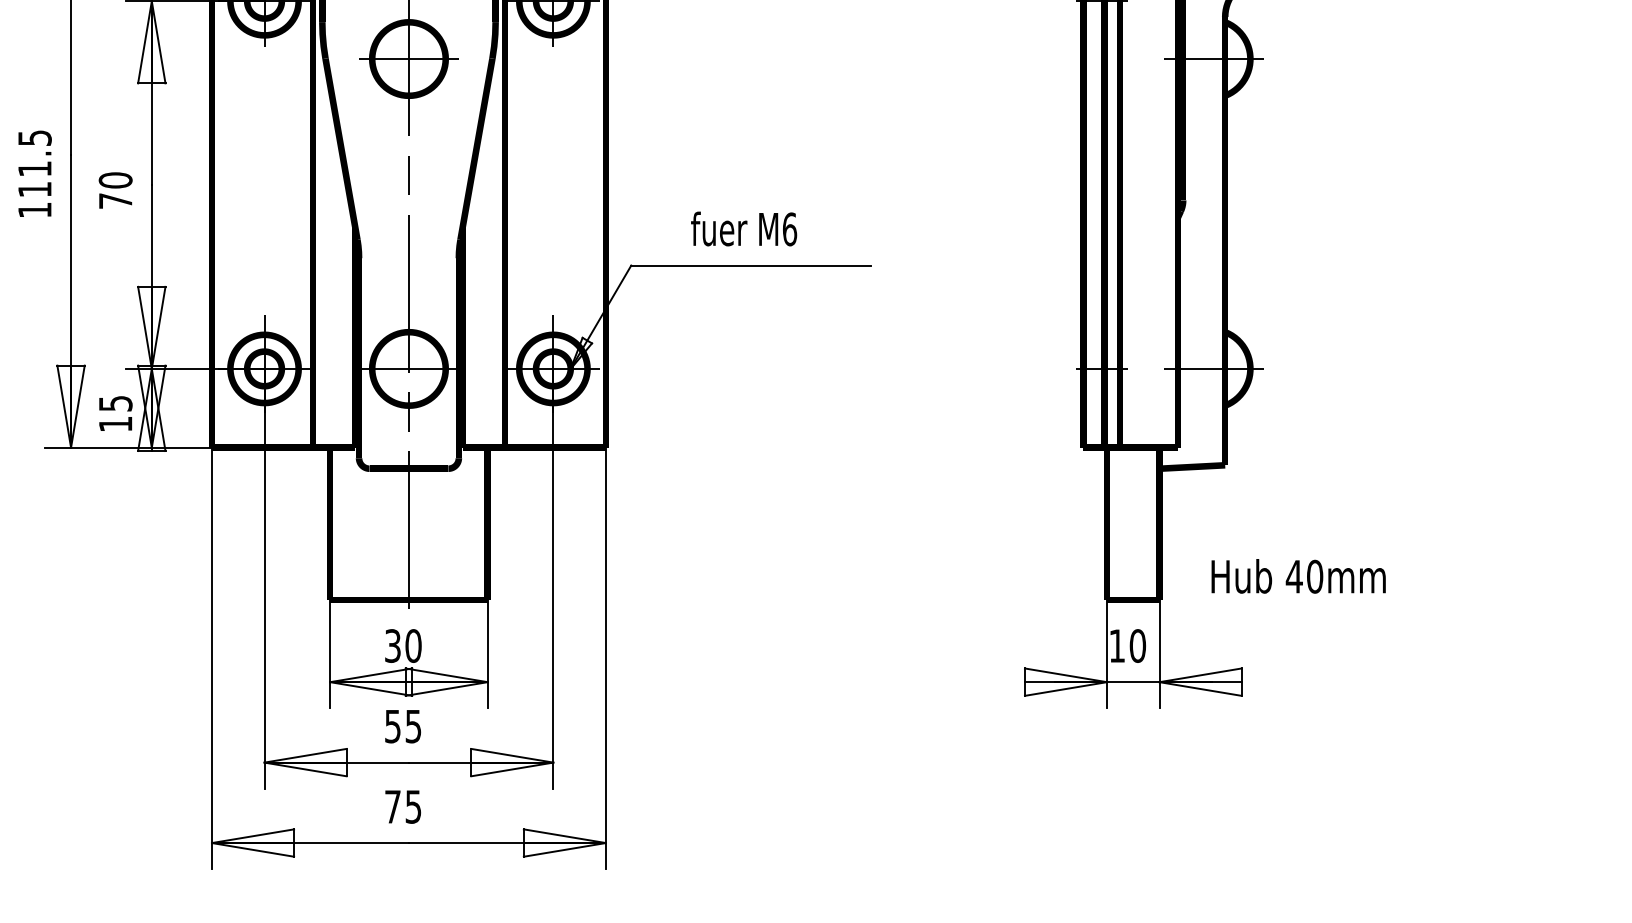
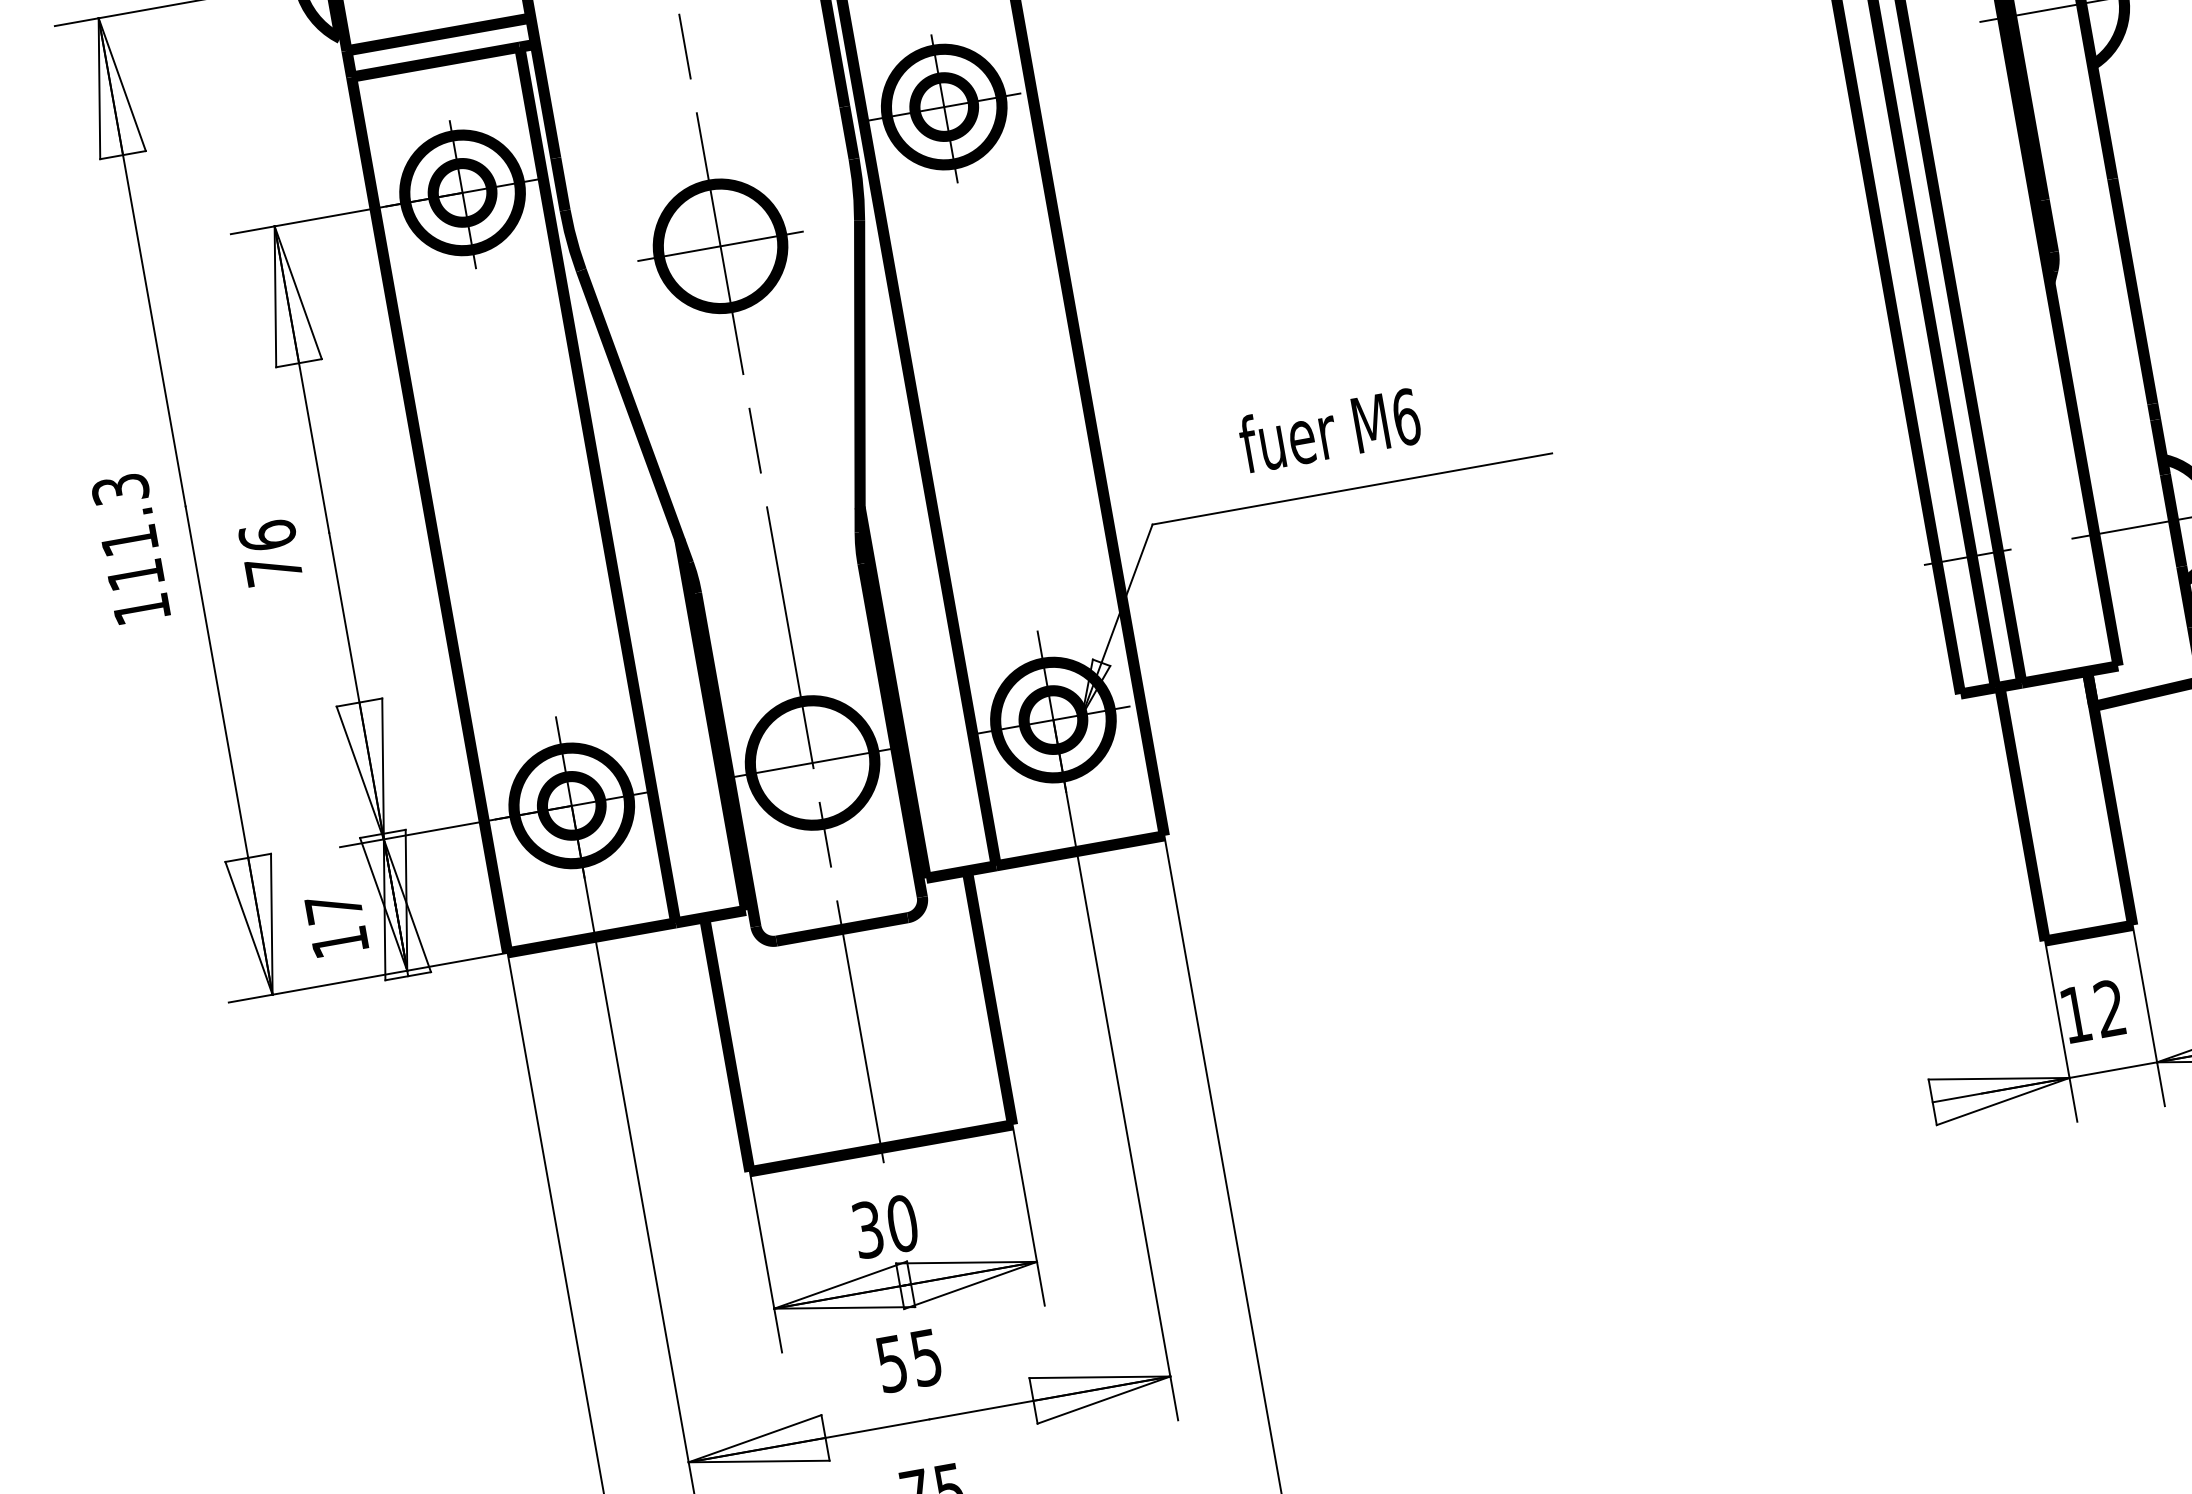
text: (34, 137) -> (119, 488), 111.5 -> 111.3
text: (115, 180) -> (267, 535), 70 -> 76
text: (115, 403) -> (333, 907), 15 -> 17
text: (1137, 645) -> (2109, 1007), 10 -> 12

